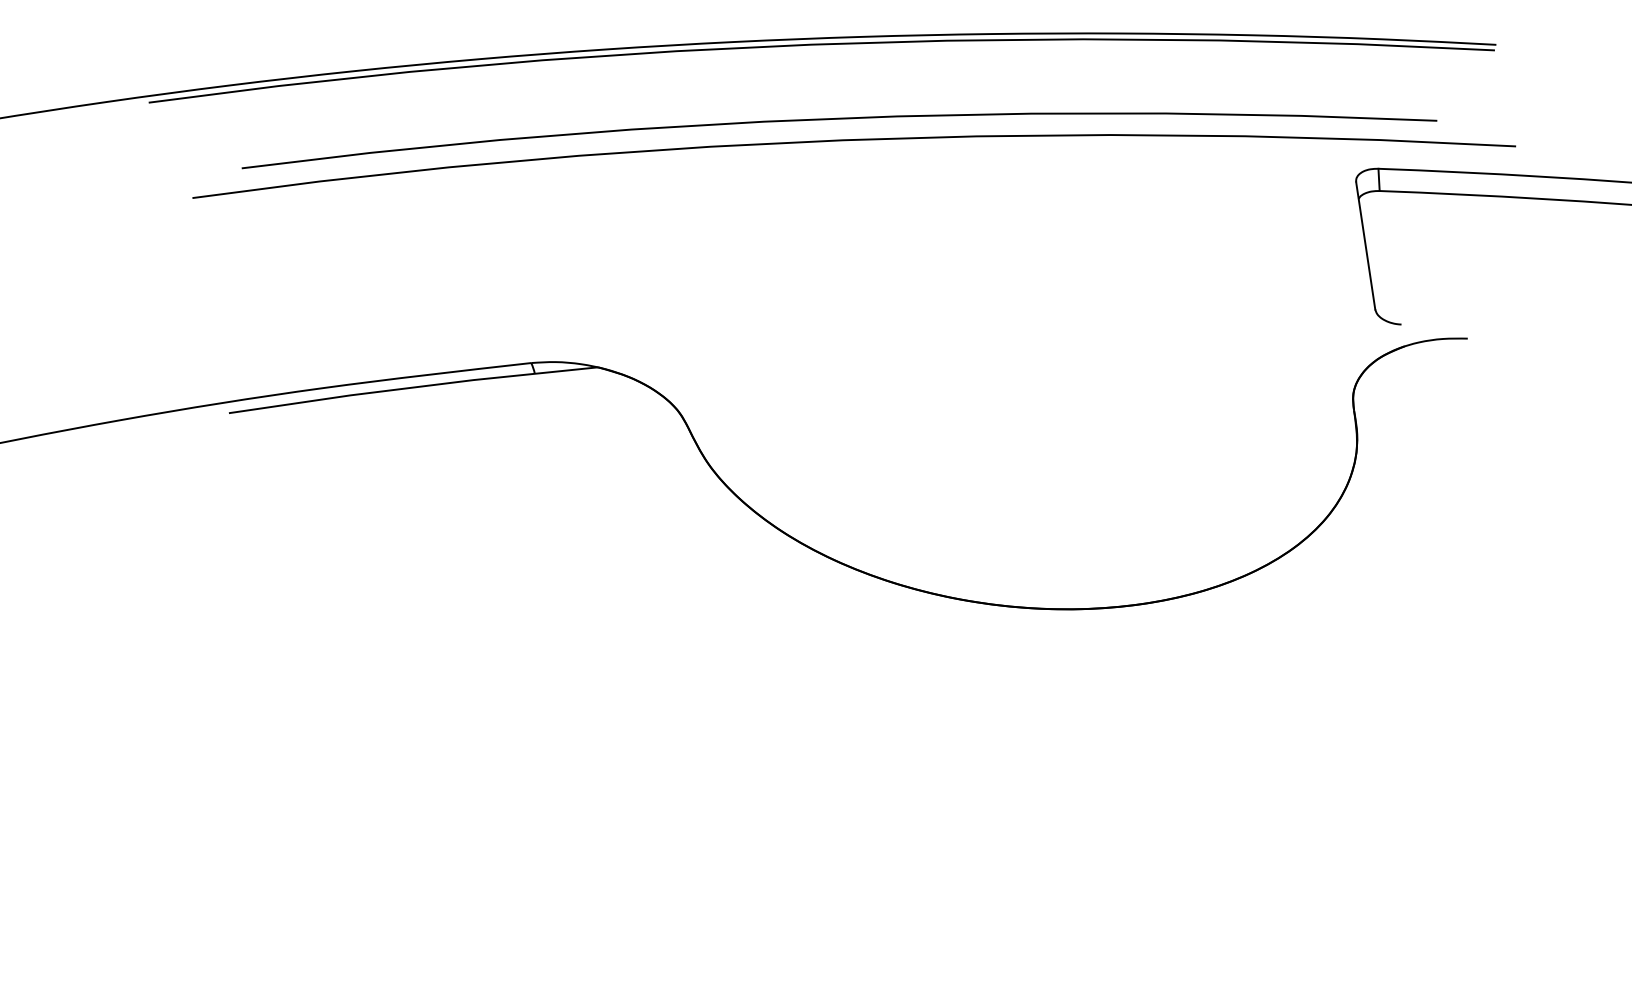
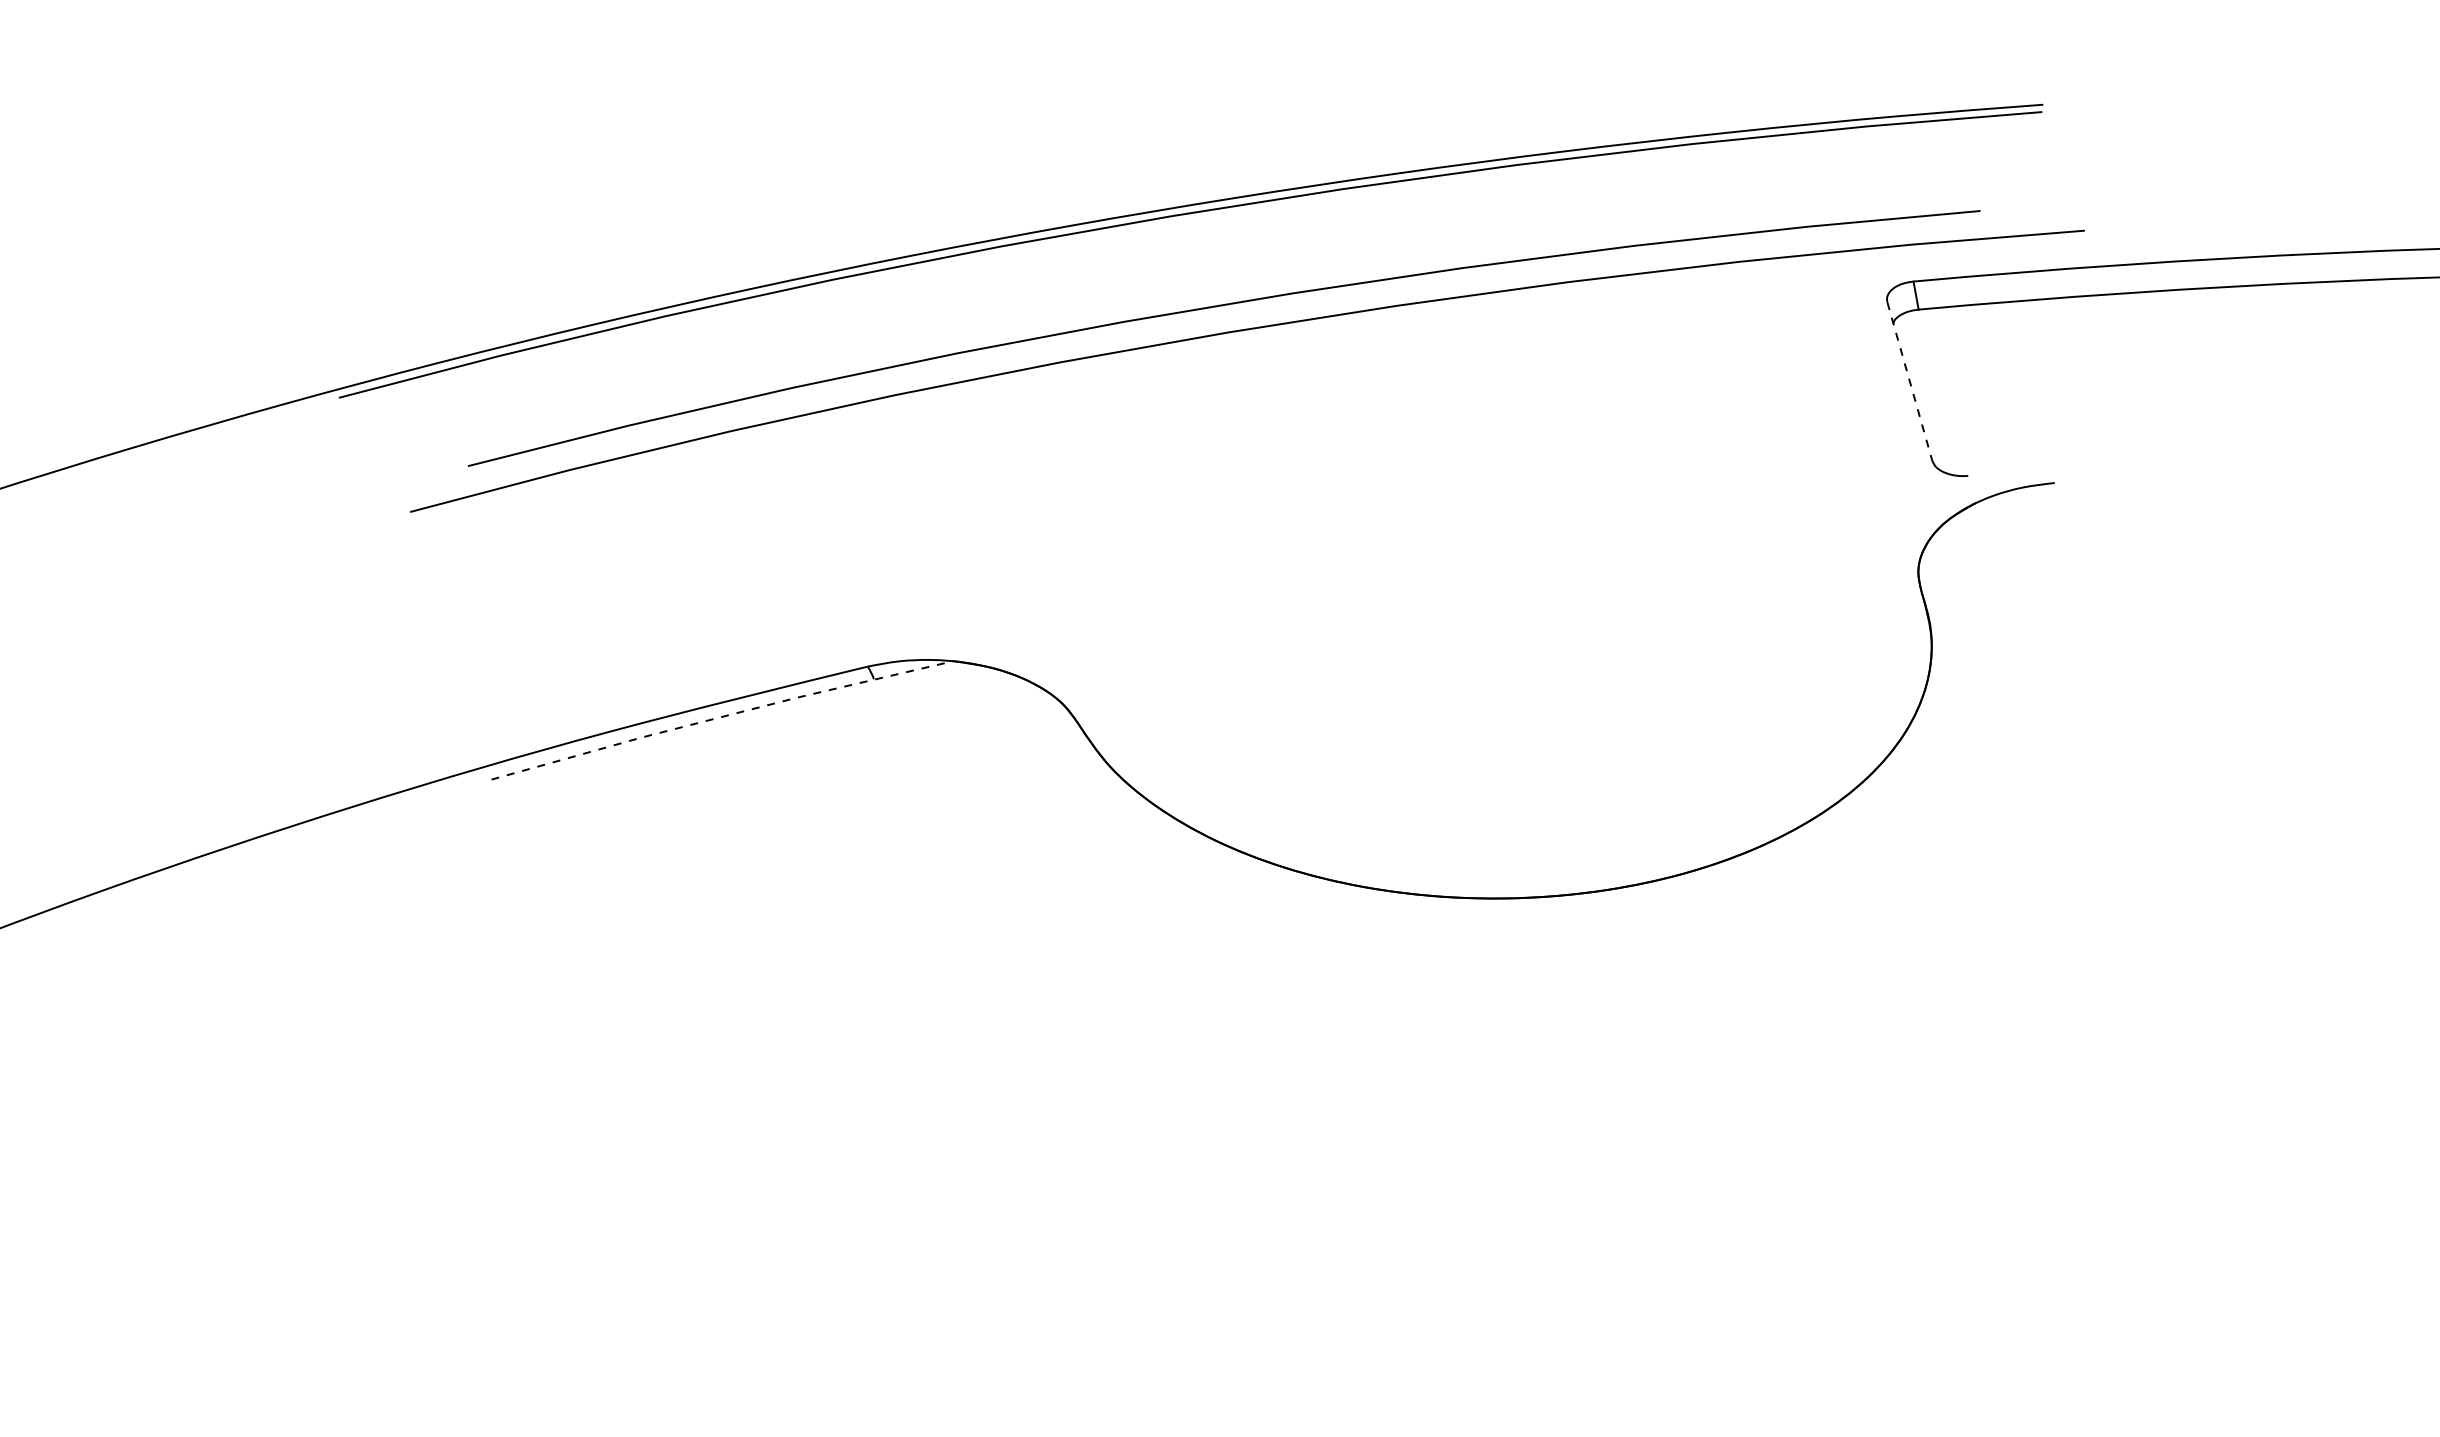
line: (1366, 246) -> (1910, 382), solid -> dashed
line: (413, 387) -> (721, 717), solid -> dashed

